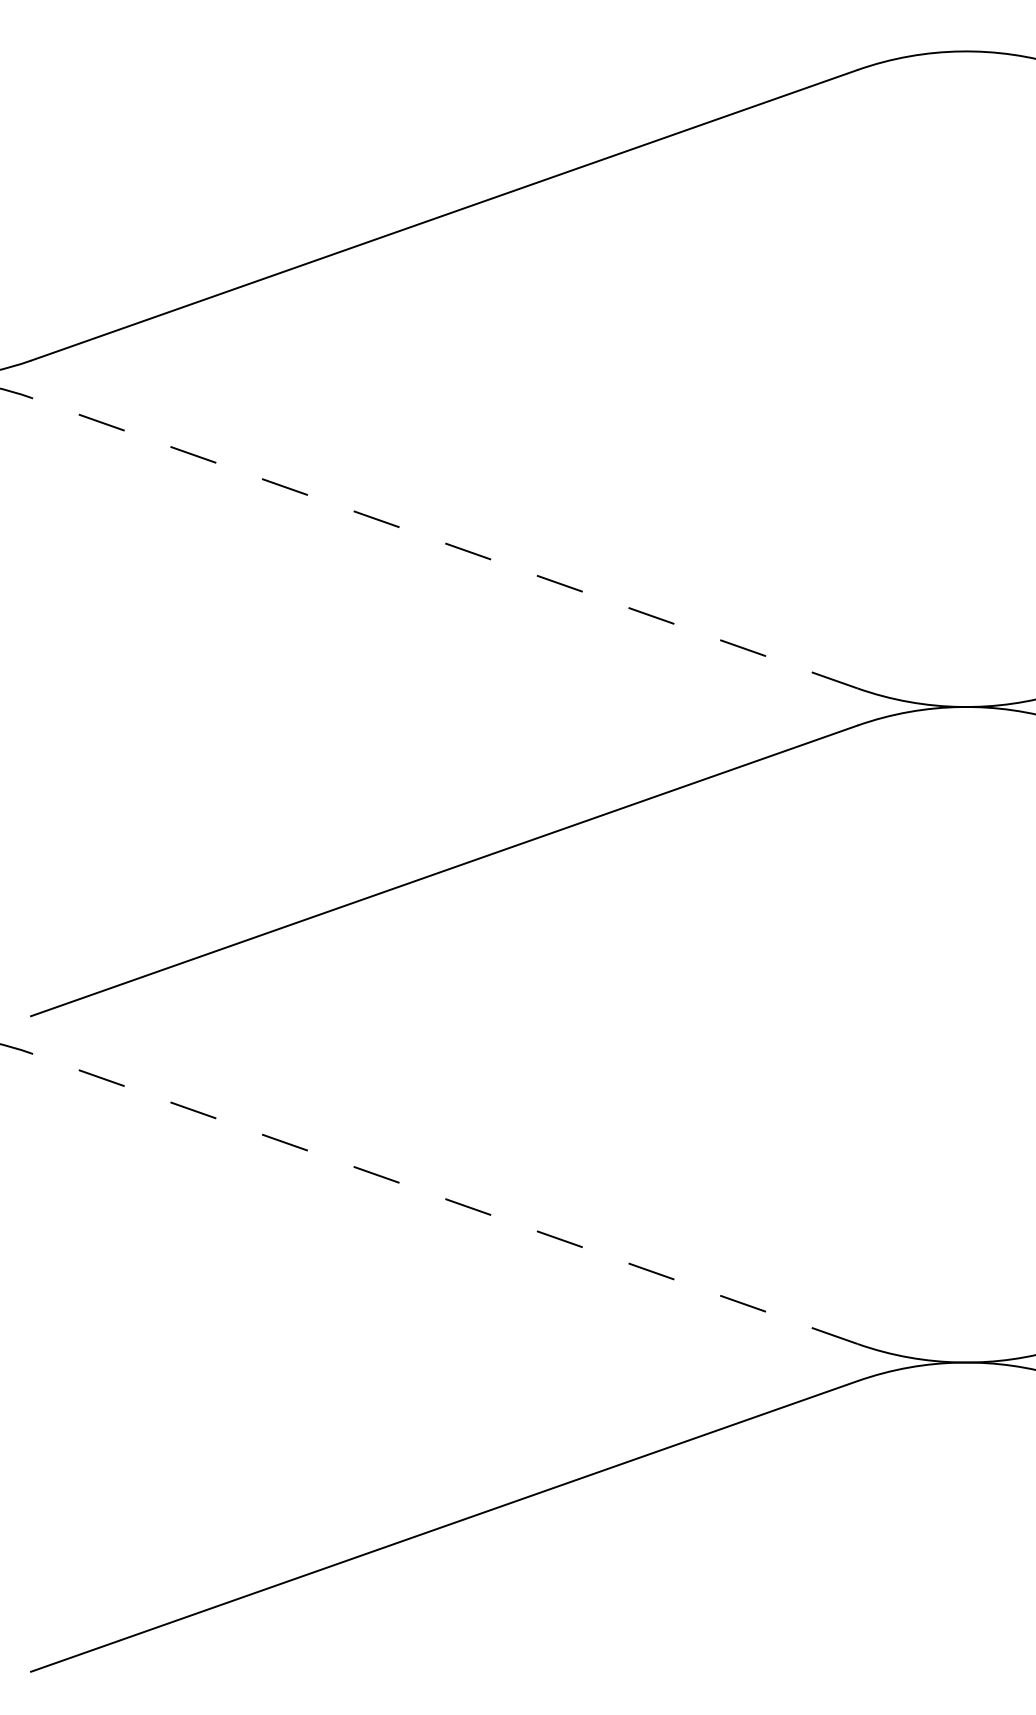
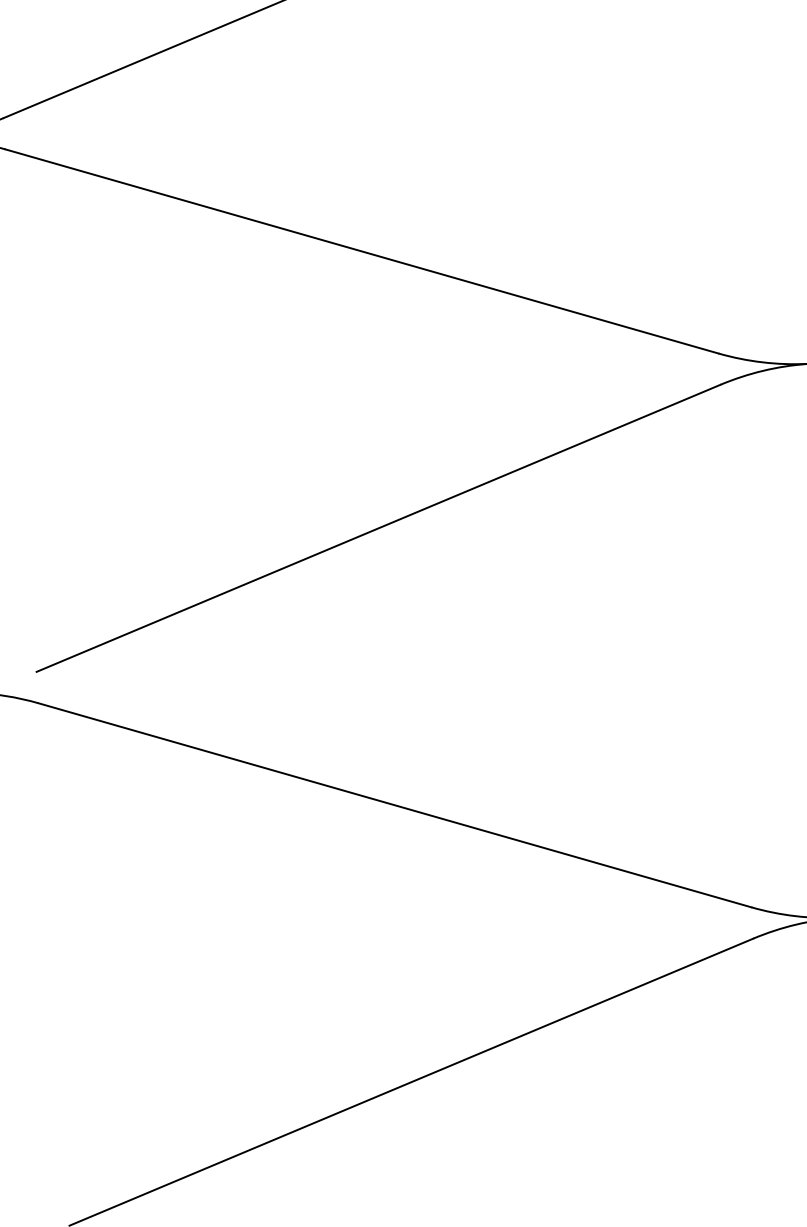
line: (443, 542) -> (361, 250), dashed -> solid
line: (443, 1198) -> (394, 805), dashed -> solid

